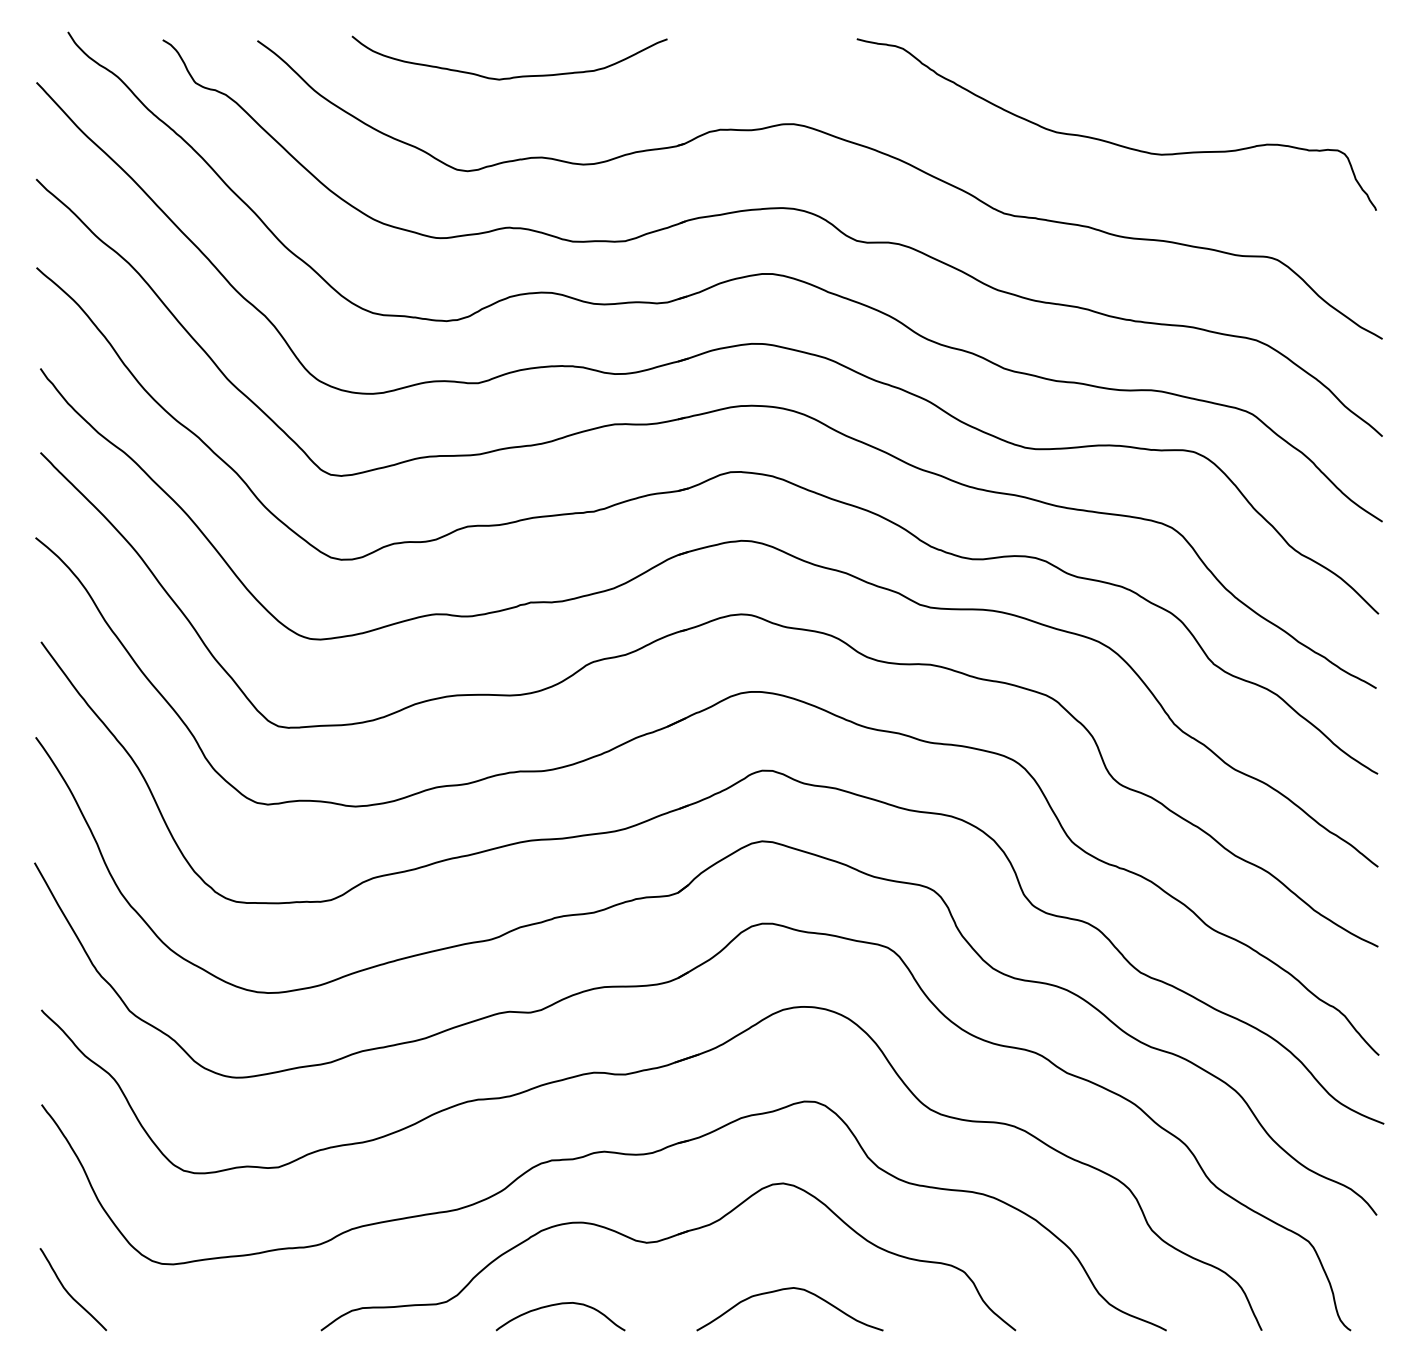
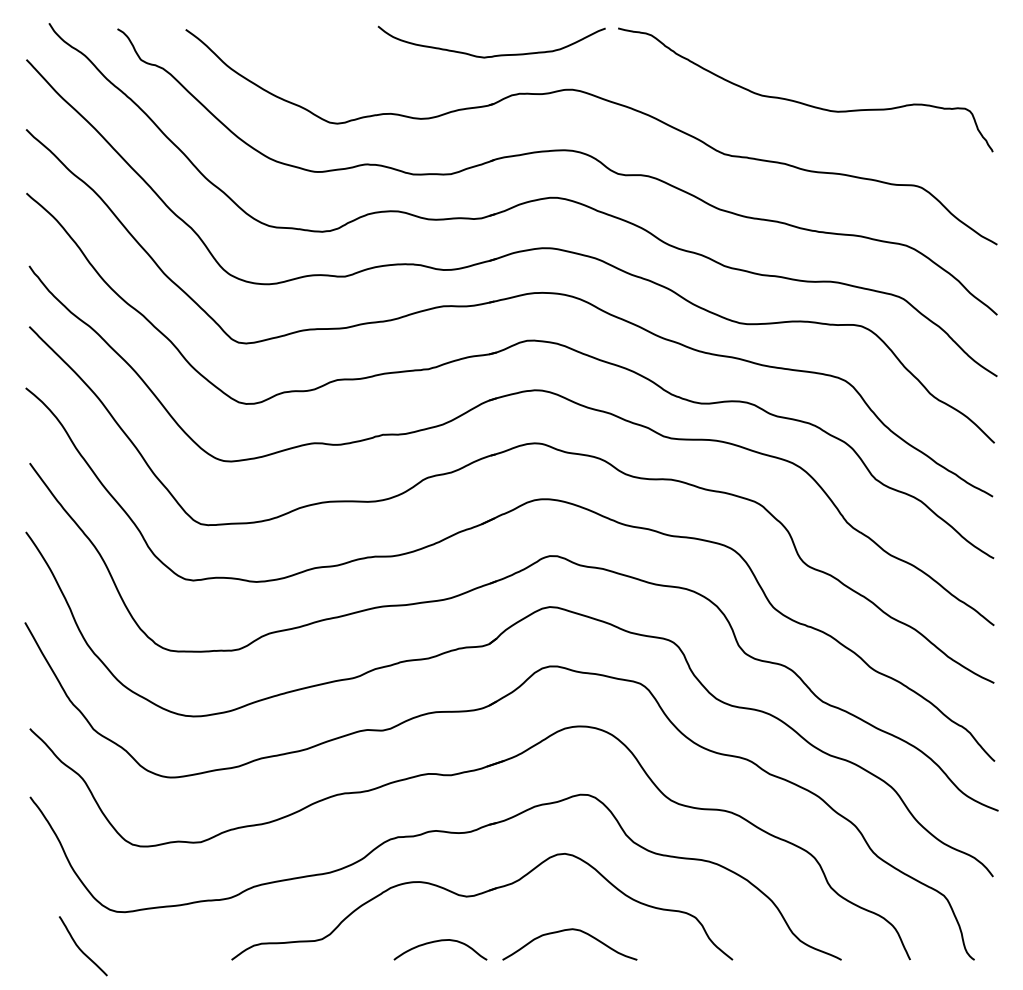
curve: (512, 76) -> (493, 55), moved
curve: (68, 1291) -> (79, 947), moved
curve: (557, 1305) -> (438, 941), moved

